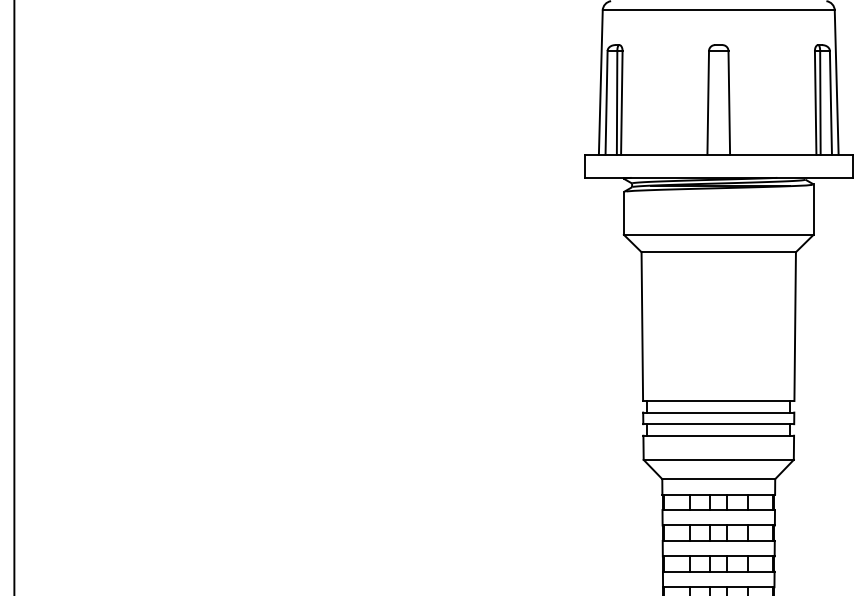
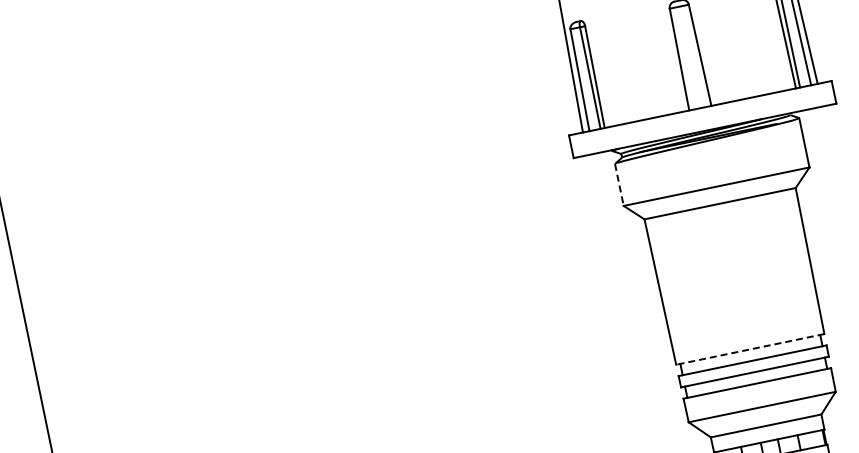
line: (623, 213) -> (618, 185), solid -> dashed
line: (718, 401) -> (750, 349), solid -> dashed

